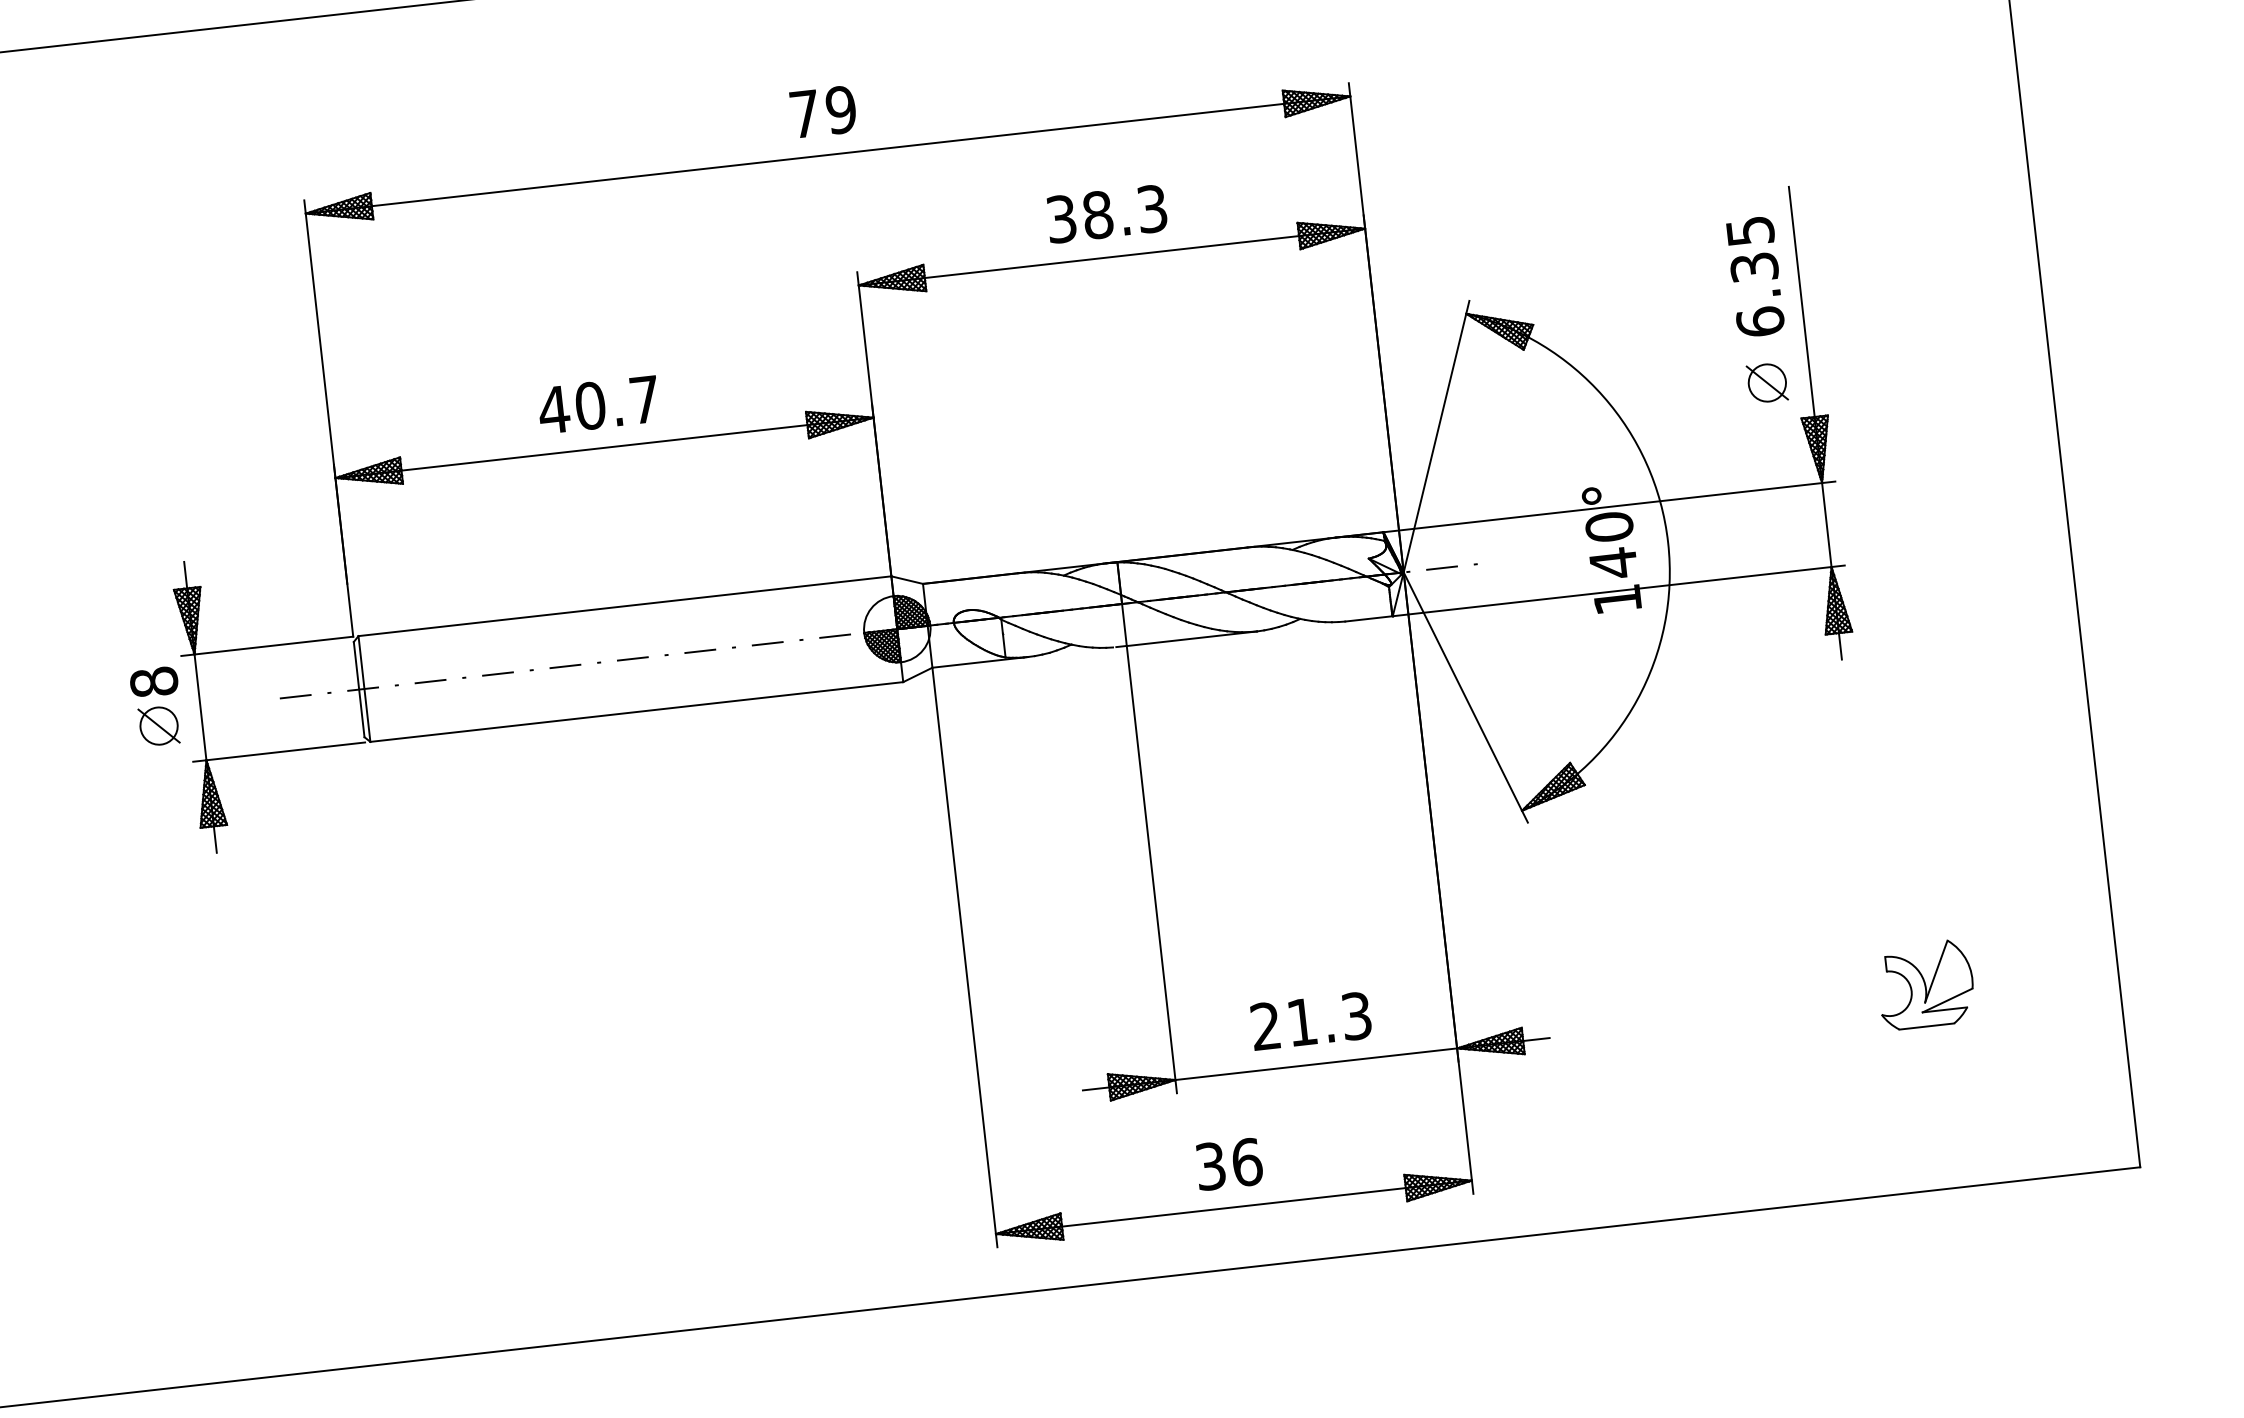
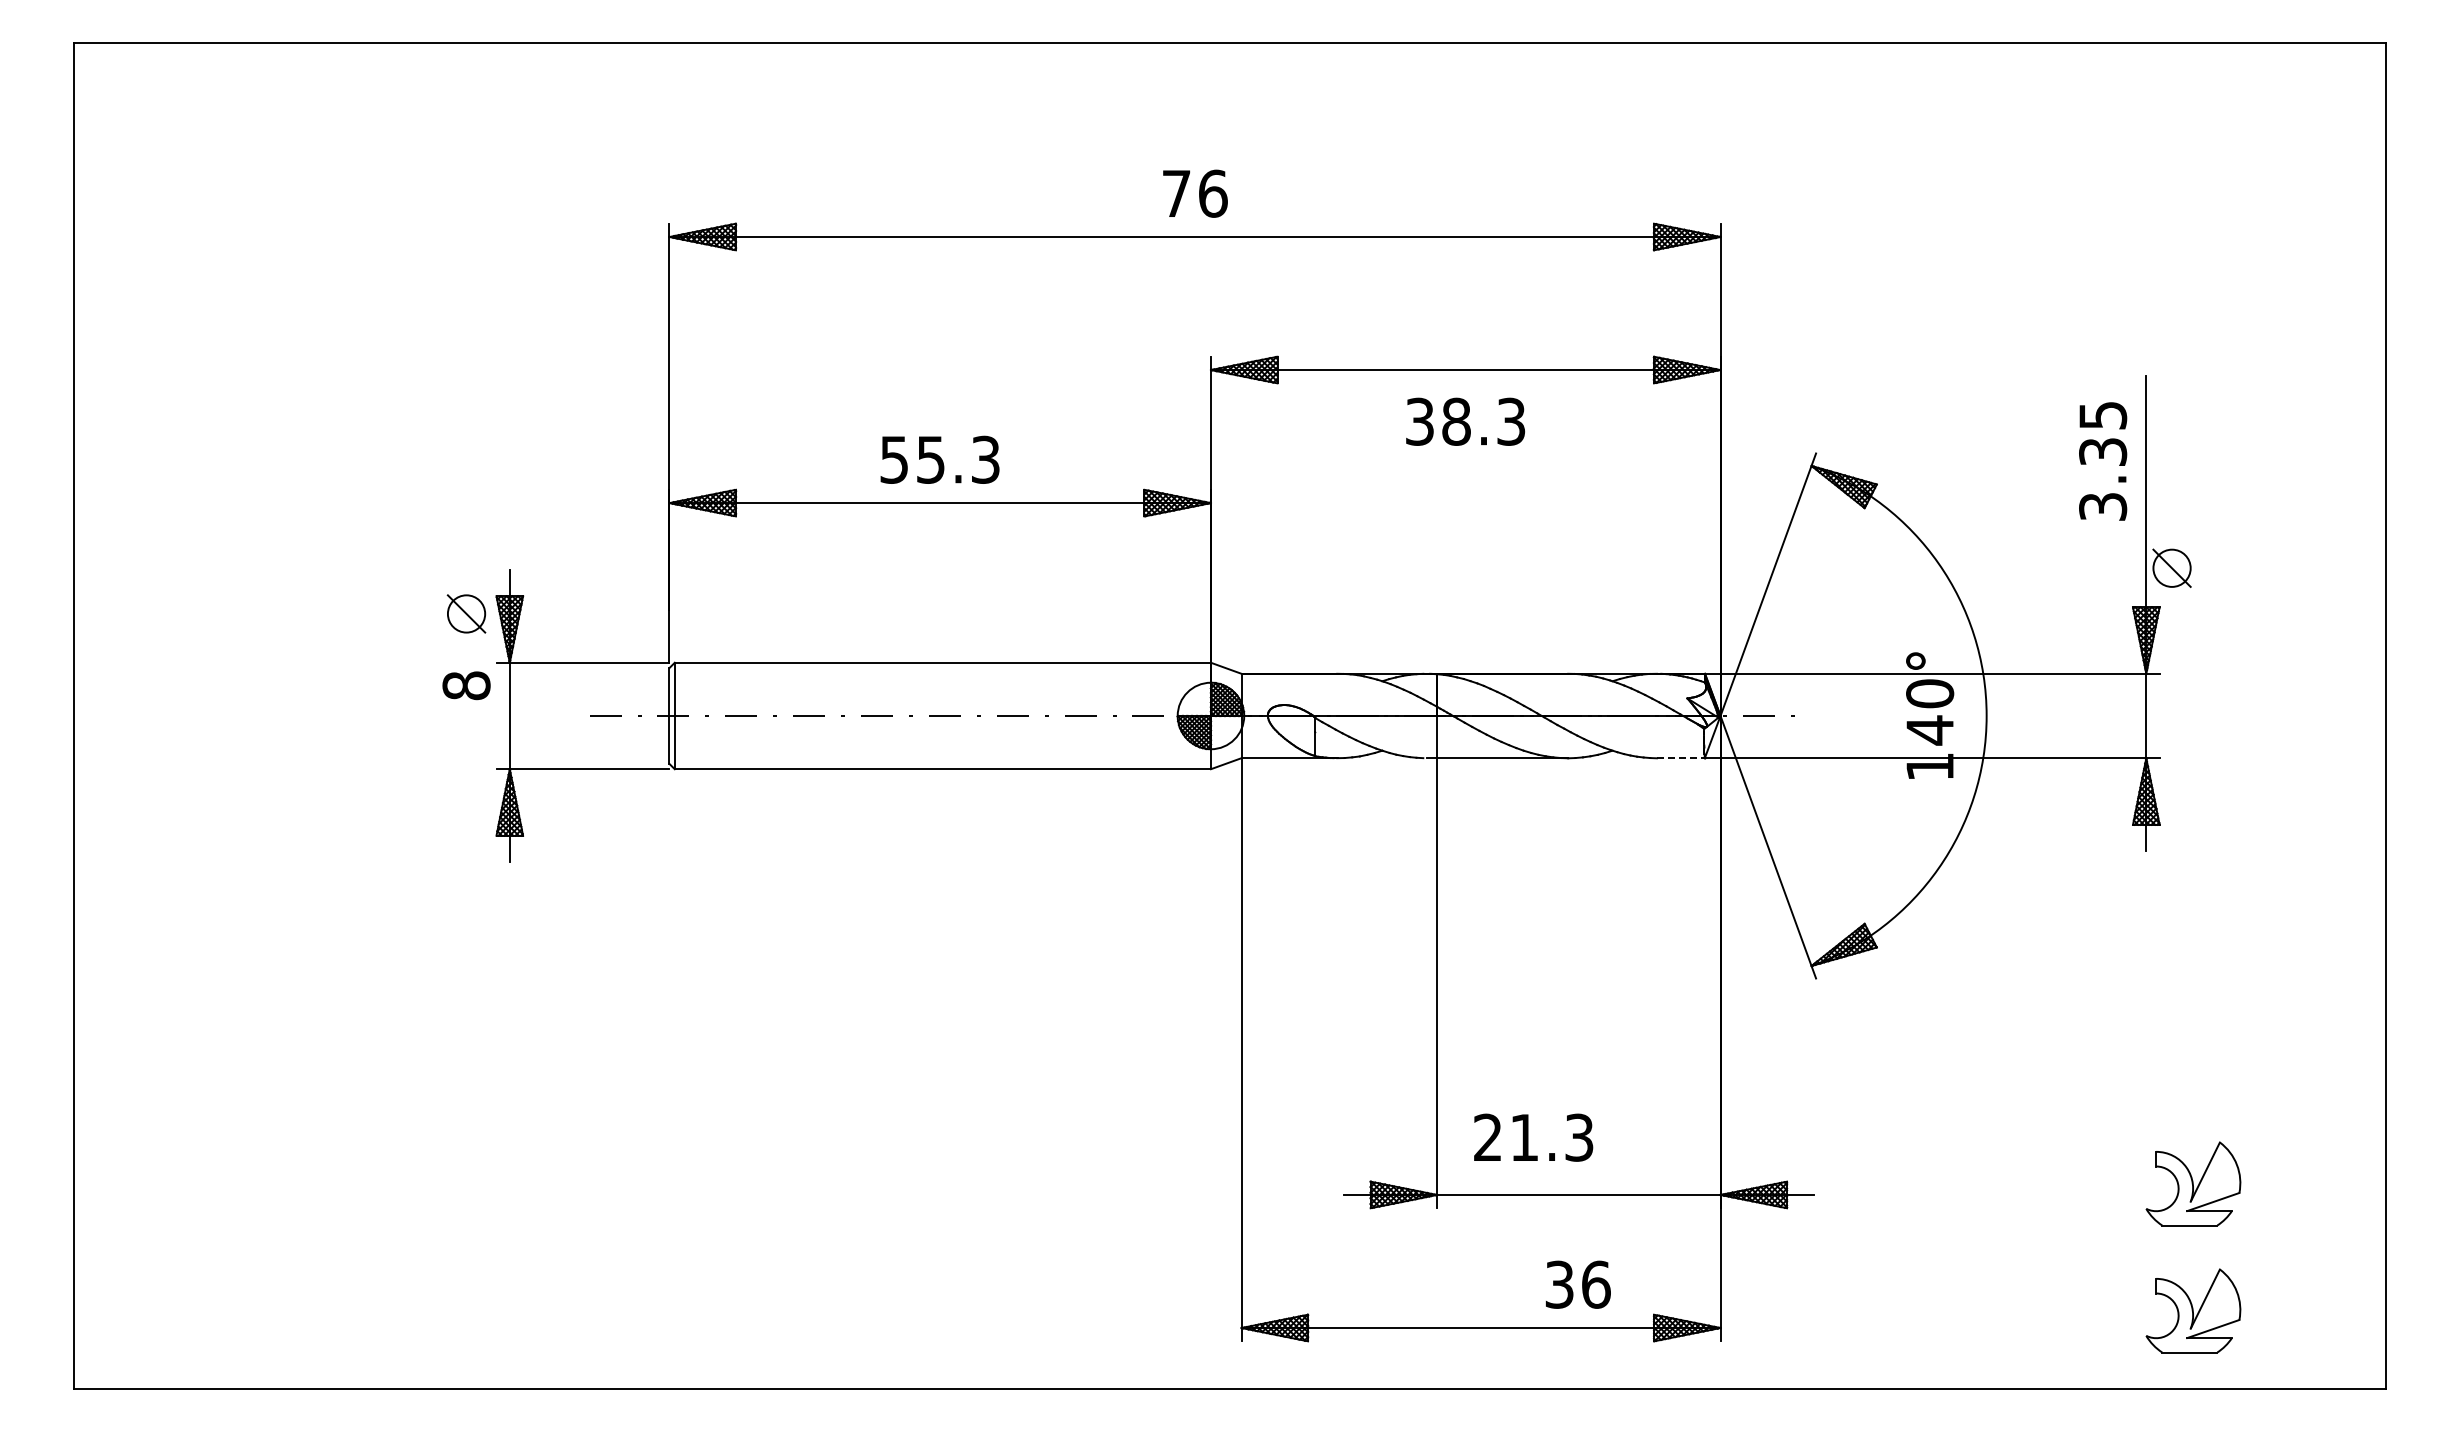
text: (840, 109) -> (1212, 193), 79 -> 76
text: (1106, 213) -> (1465, 421), moved
text: (1760, 321) -> (2103, 506), 6.35 -> 3.35
part: (1766, 382) -> (2171, 567), moved
text: (598, 404) -> (939, 459), 40.7 -> 55.3
line: (1368, 619) -> (1680, 758), solid -> dashed
part: (158, 725) -> (466, 613), moved
text: (1311, 1021) -> (1533, 1137), moved
part: (1939, 1110) -> (2193, 1310), added
text: (1229, 1164) -> (1578, 1284), moved

